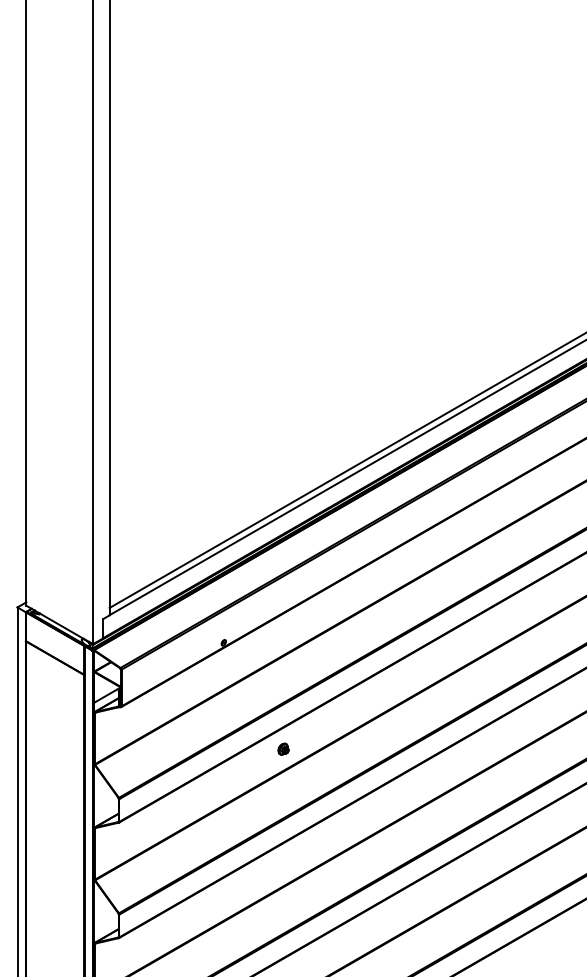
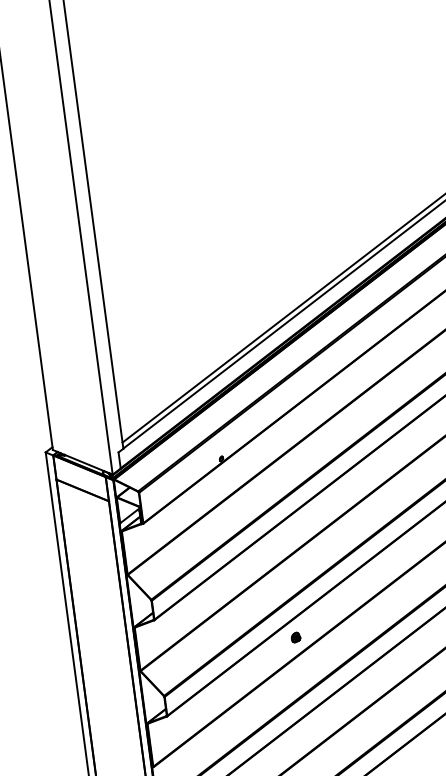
part: (283, 748) -> (295, 636), moved

